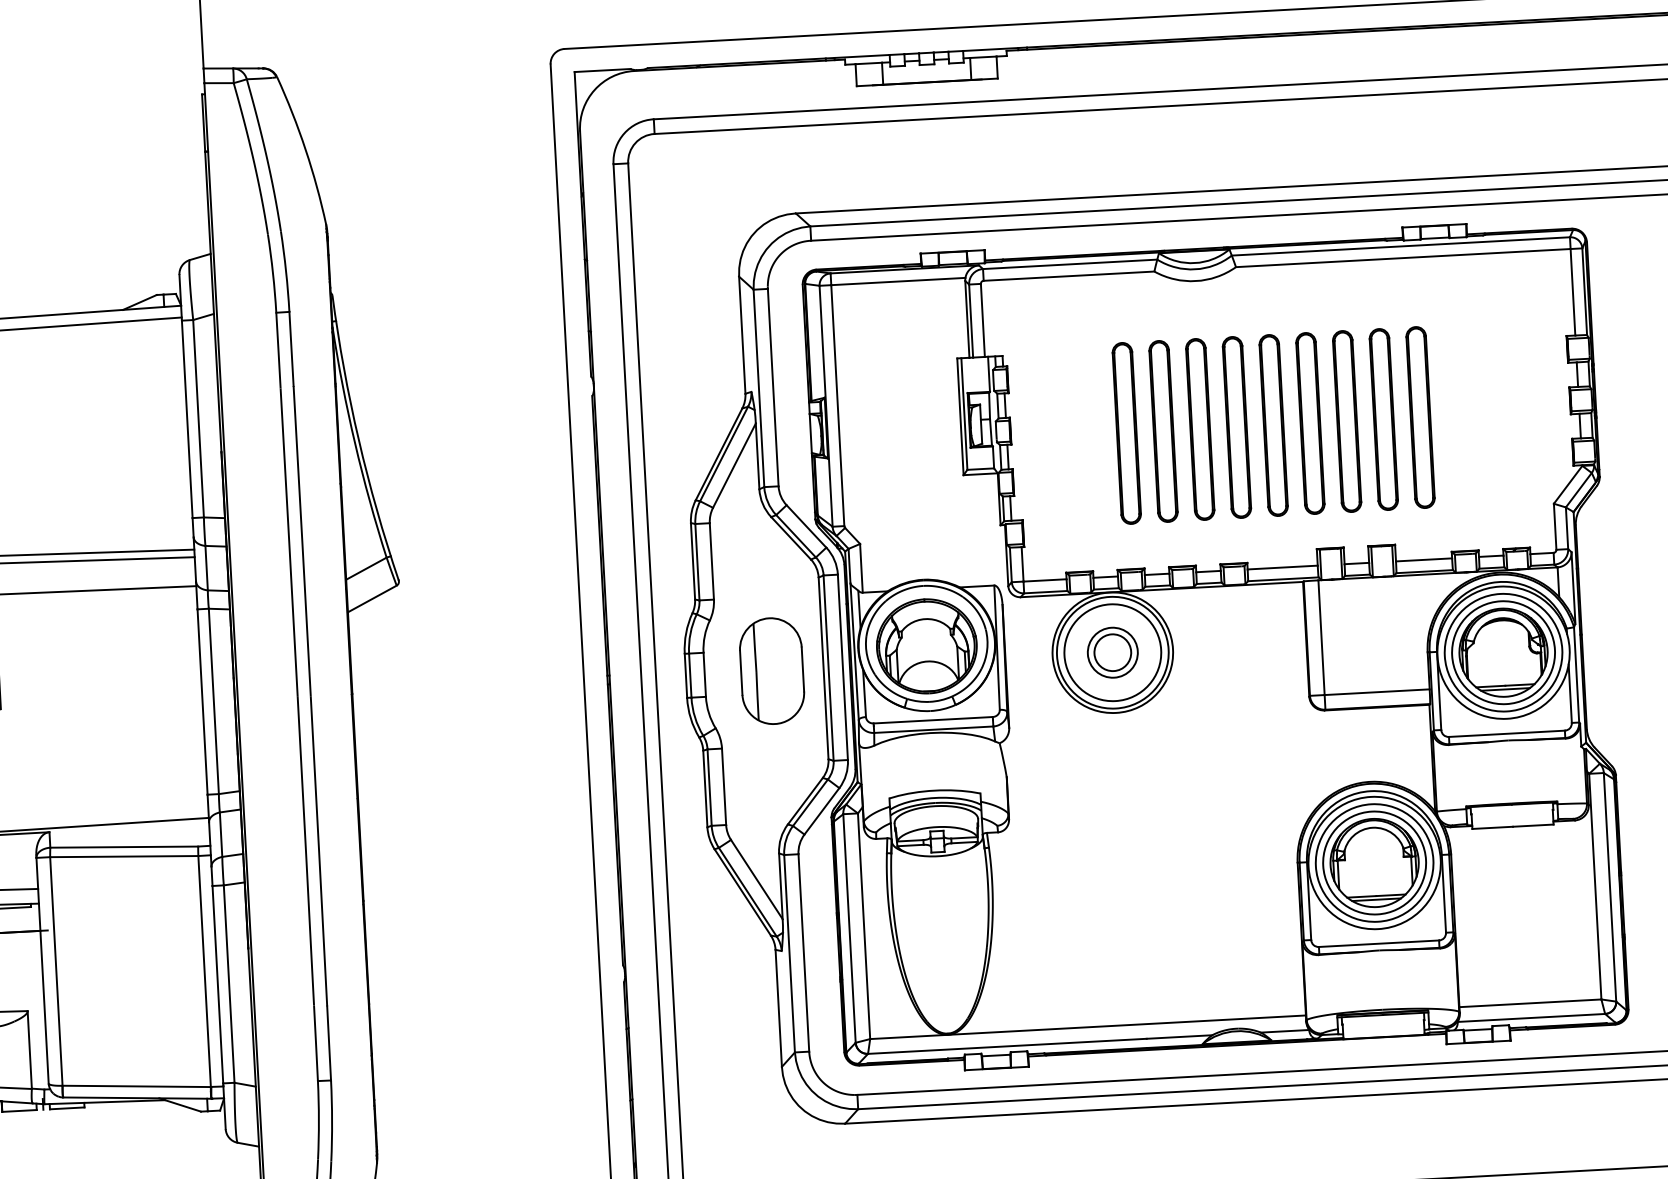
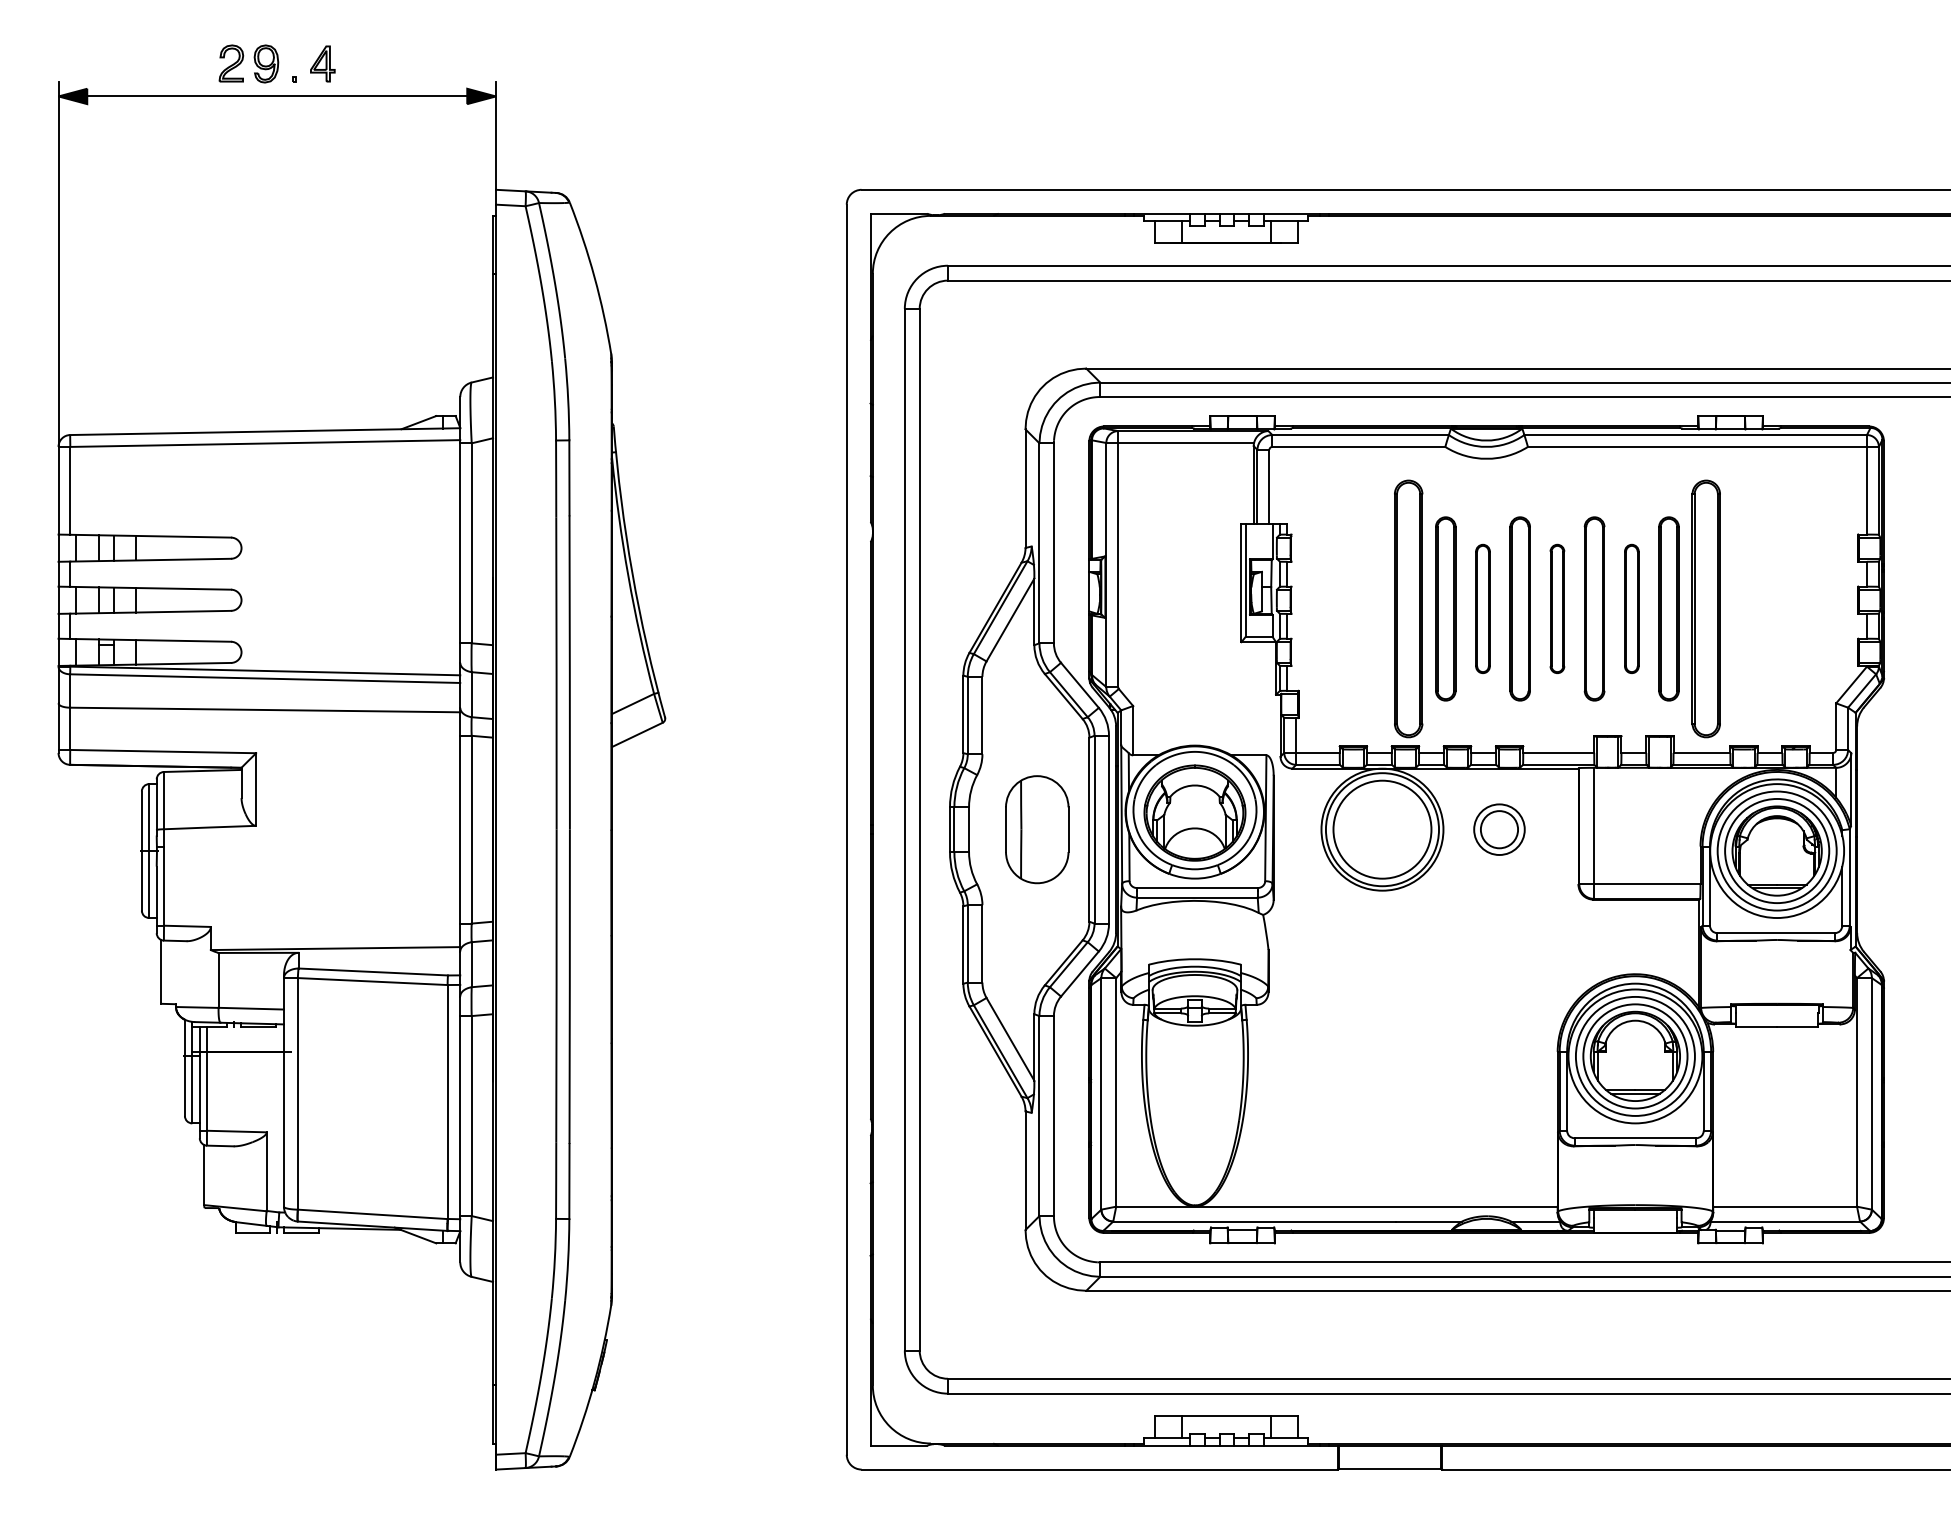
part: (1419, 417) -> (1705, 608), size x1.4
part: (1346, 421) -> (1631, 608), size x0.7
part: (1273, 425) -> (1557, 608), size x0.7
part: (1199, 429) -> (1482, 608), size x0.7
part: (1126, 433) -> (1408, 608), size x1.4
part: (1112, 652) -> (1499, 829), moved

